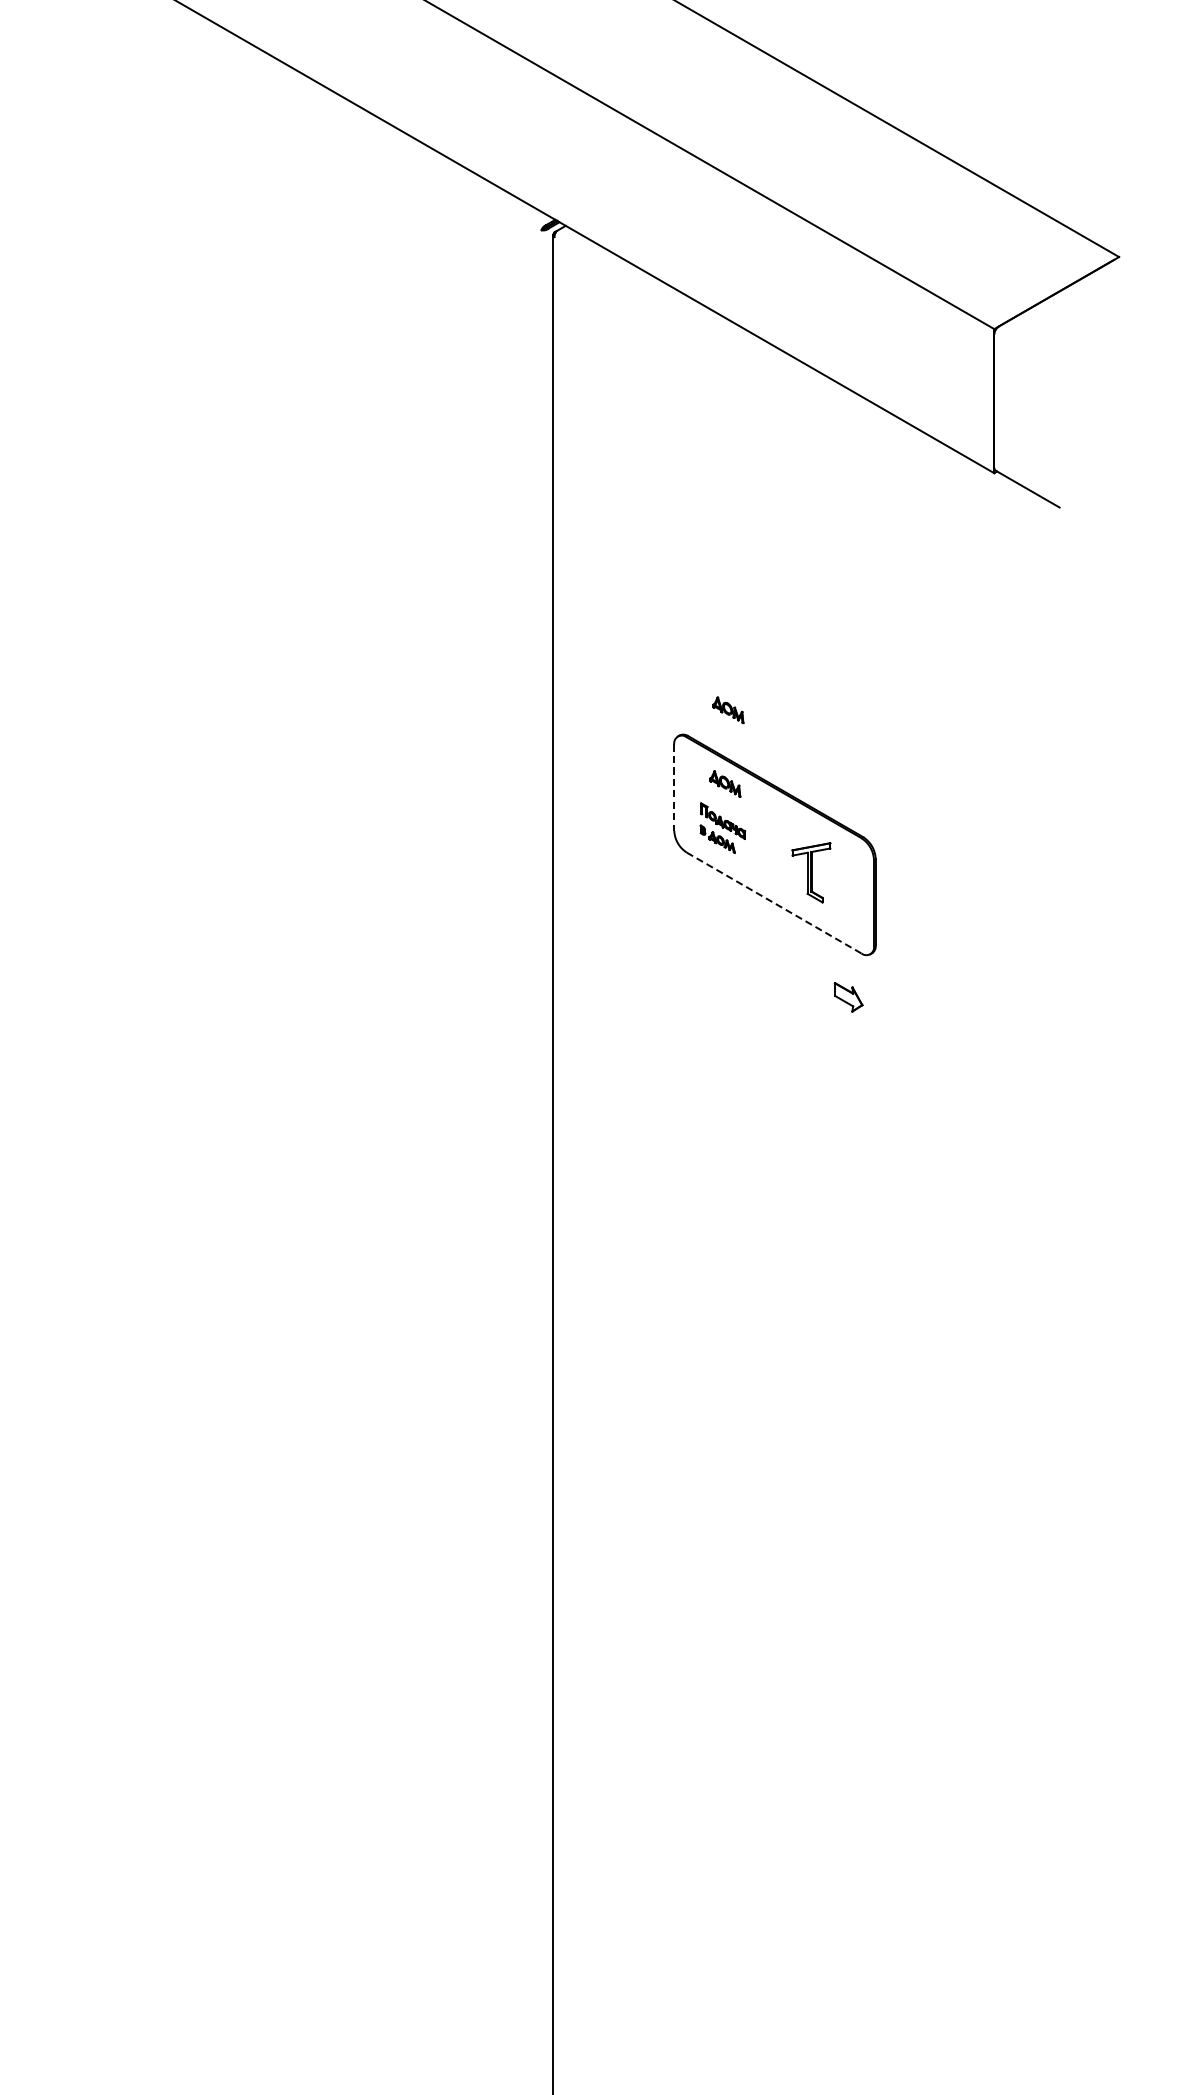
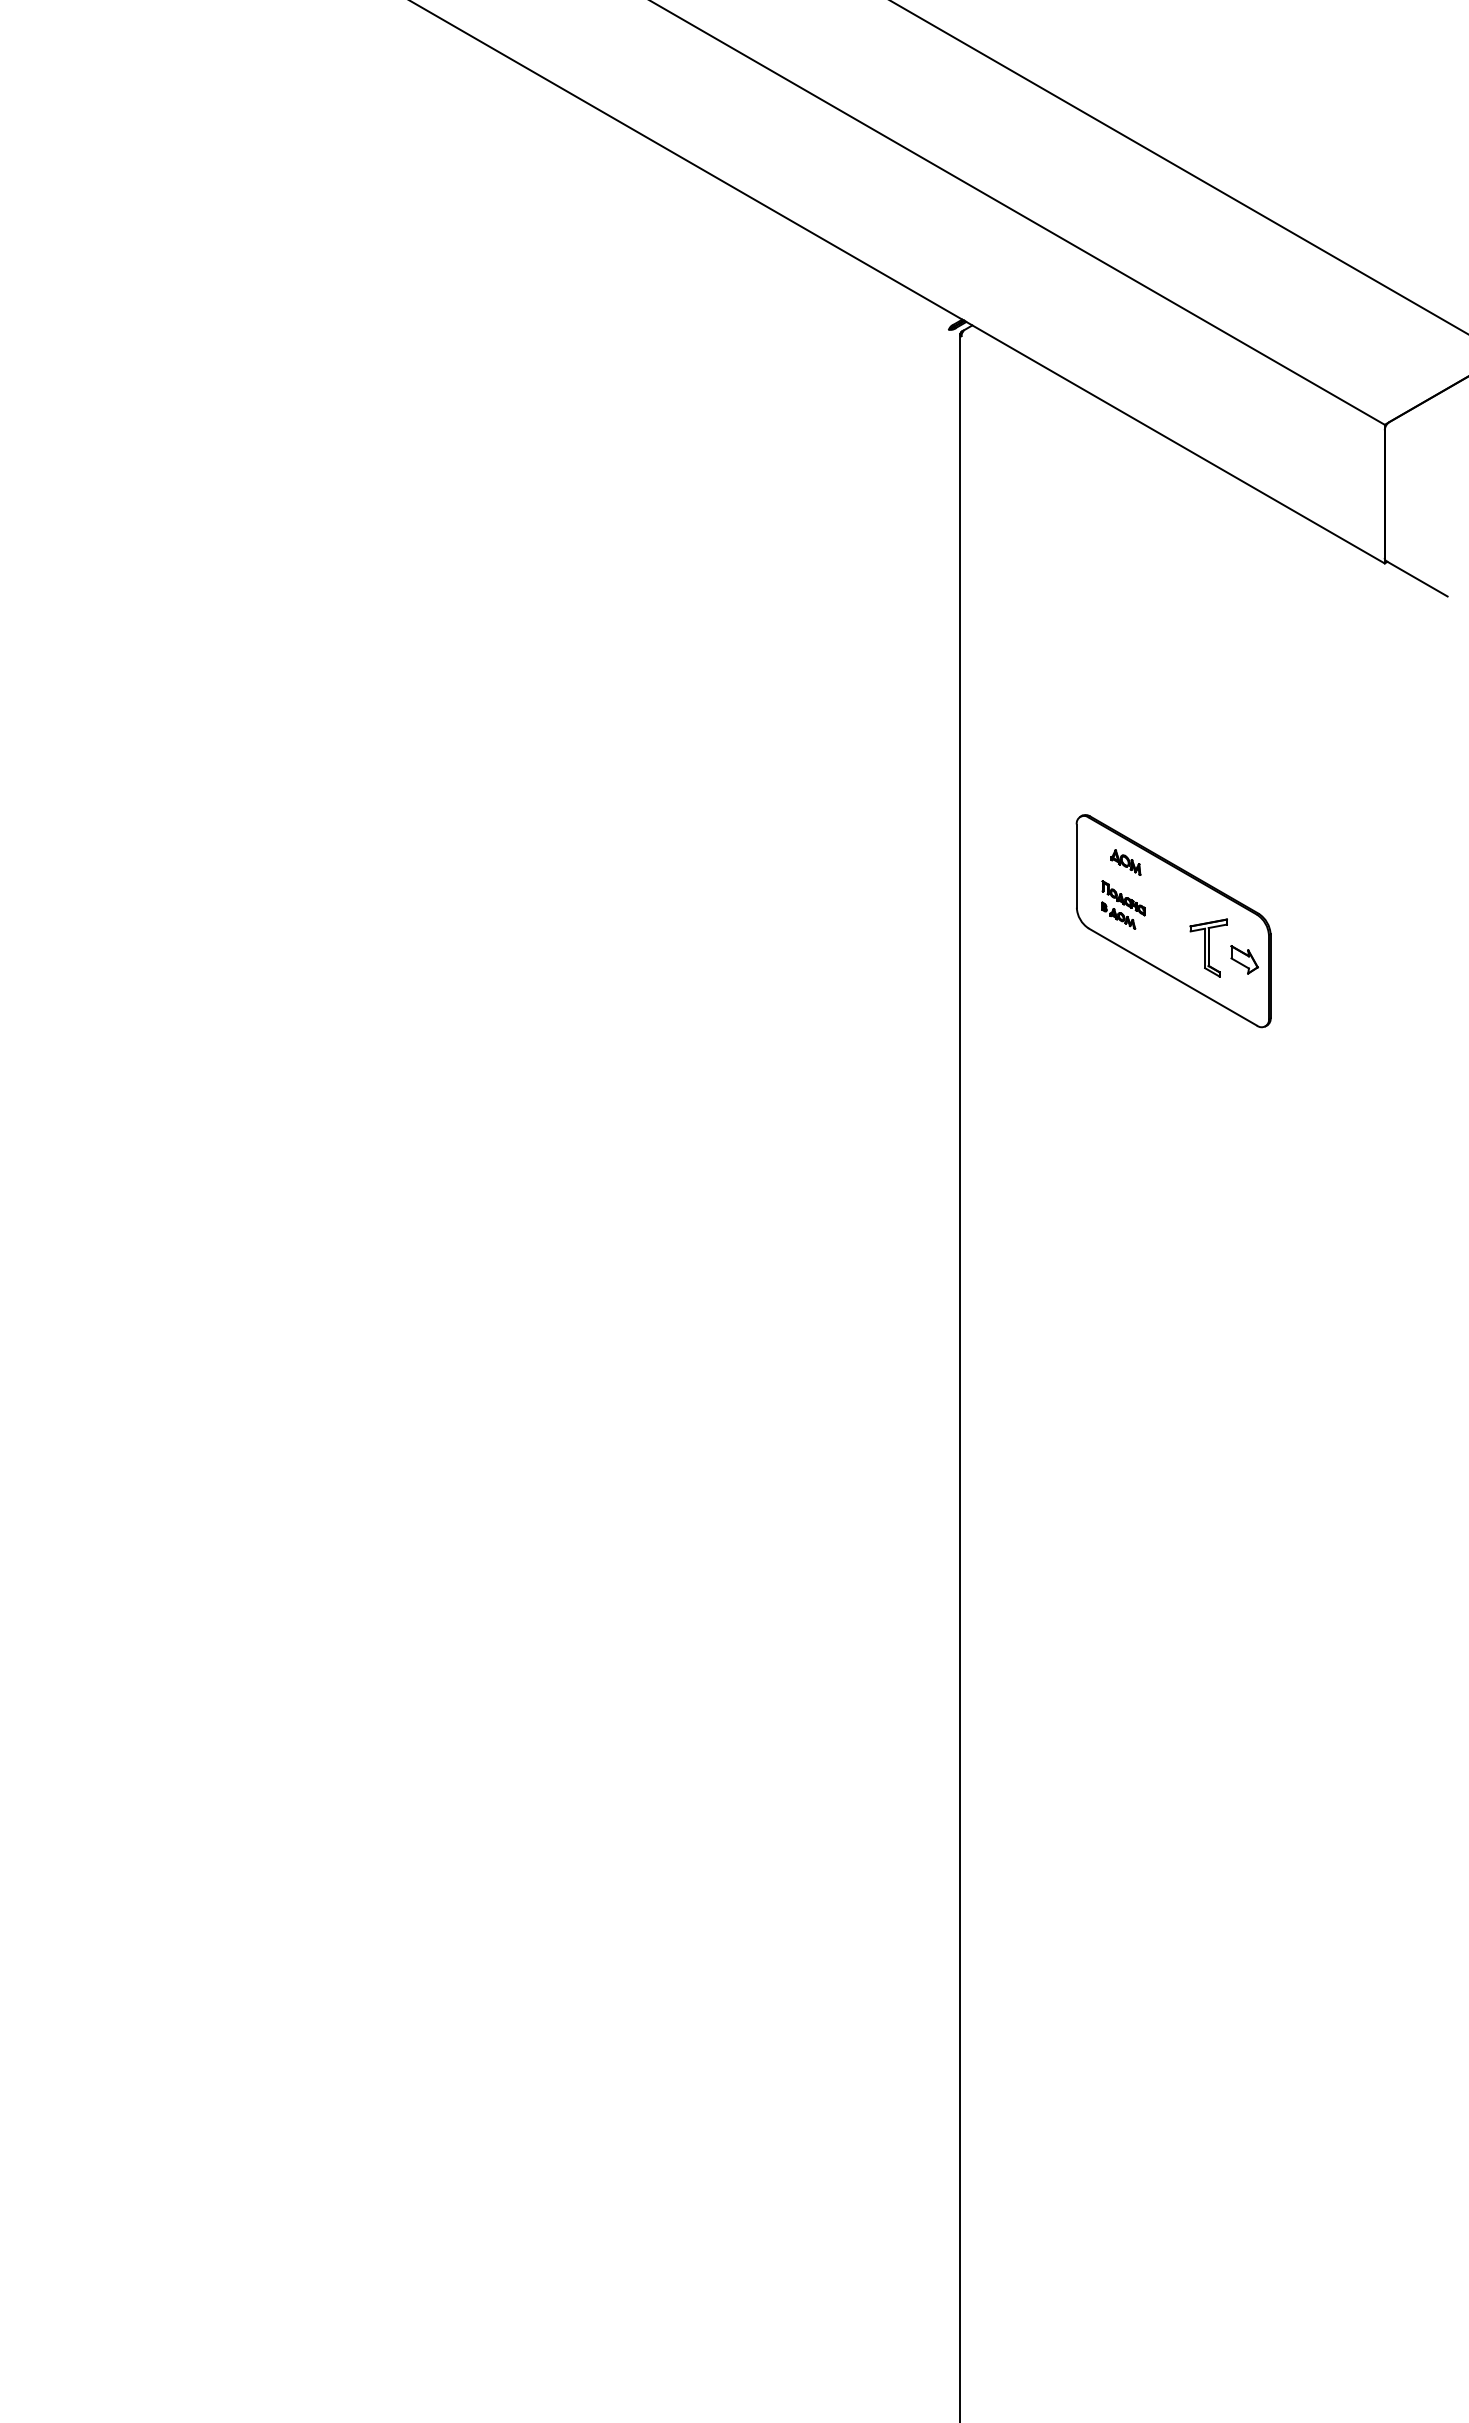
part: (727, 710) -> (1128, 791), removed
line: (673, 788) -> (1076, 866), dashed -> solid
line: (774, 903) -> (1173, 977), dashed -> solid
part: (848, 997) -> (1244, 959), moved

